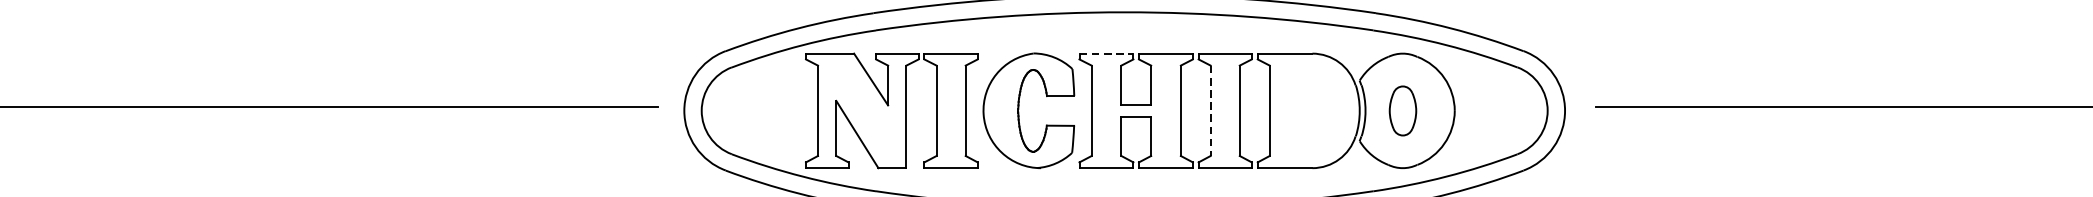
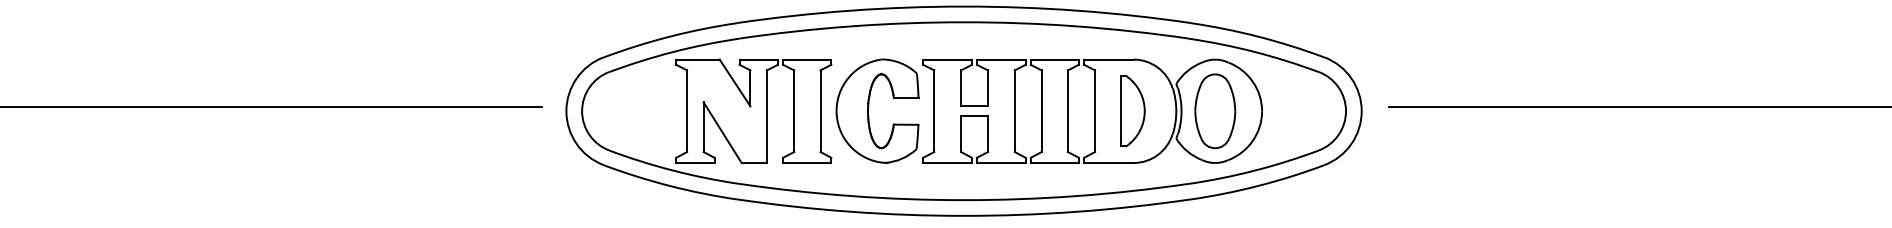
line: (1107, 53) -> (948, 59), dashed -> solid
part: (1311, 110) -> (1132, 110), added
line: (1210, 111) -> (1041, 111), dashed -> solid
part: (1403, 111) -> (1215, 111), size x1.67

